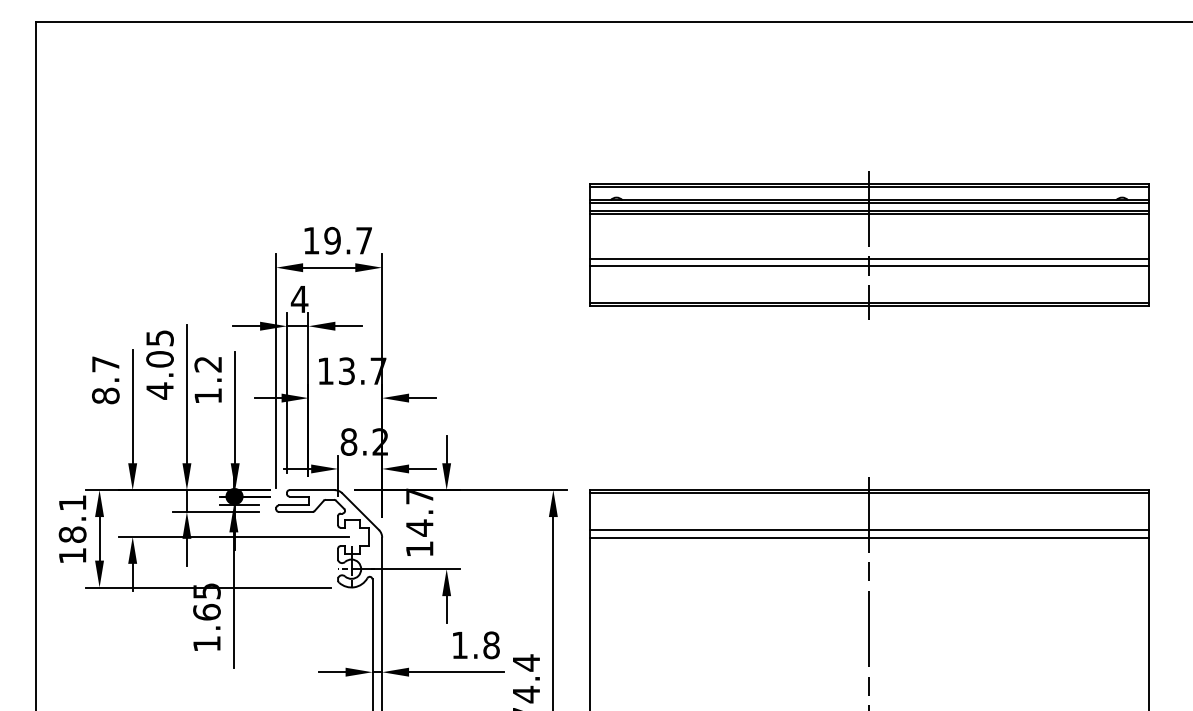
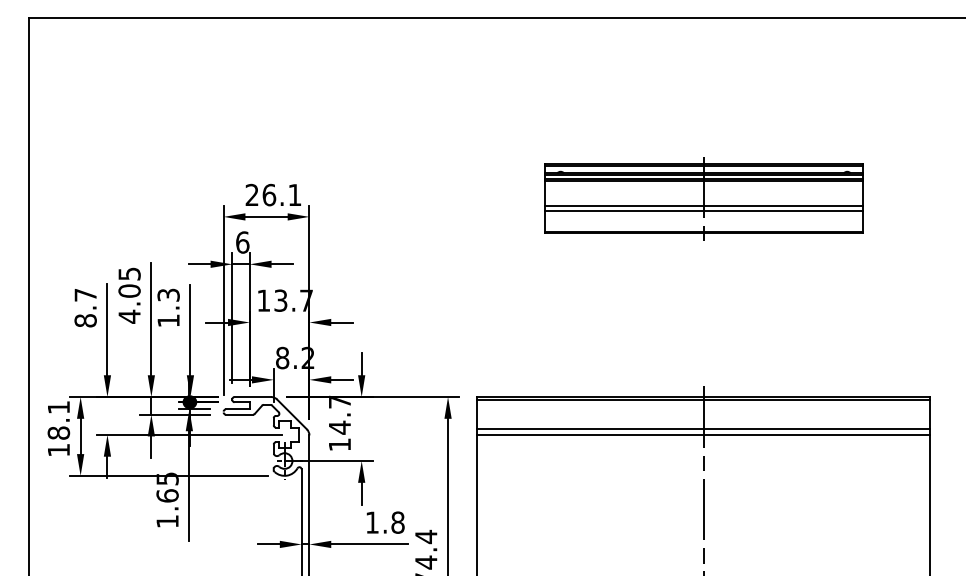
text: (337, 240) -> (273, 194), 19.7 -> 26.1
part: (869, 245) -> (704, 198), size x0.7
text: (299, 299) -> (242, 242), 4 -> 6
text: (208, 364) -> (168, 295), 1.2 -> 1.3

